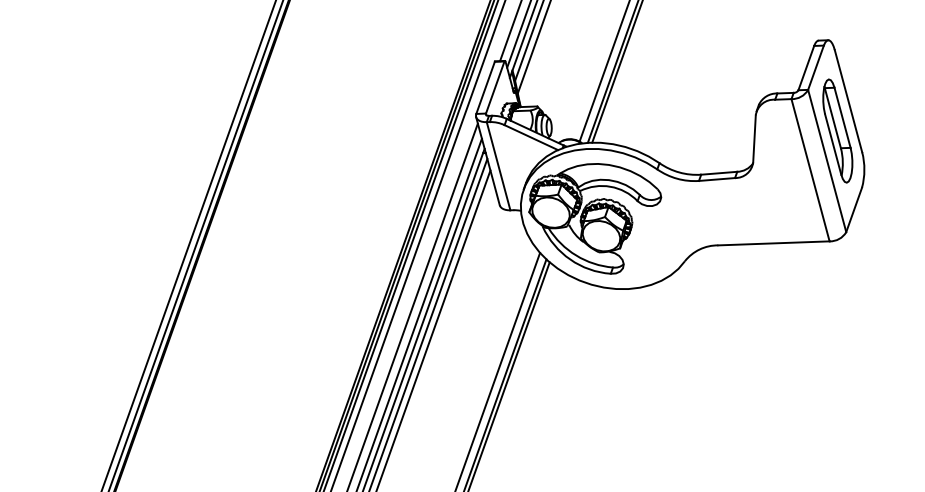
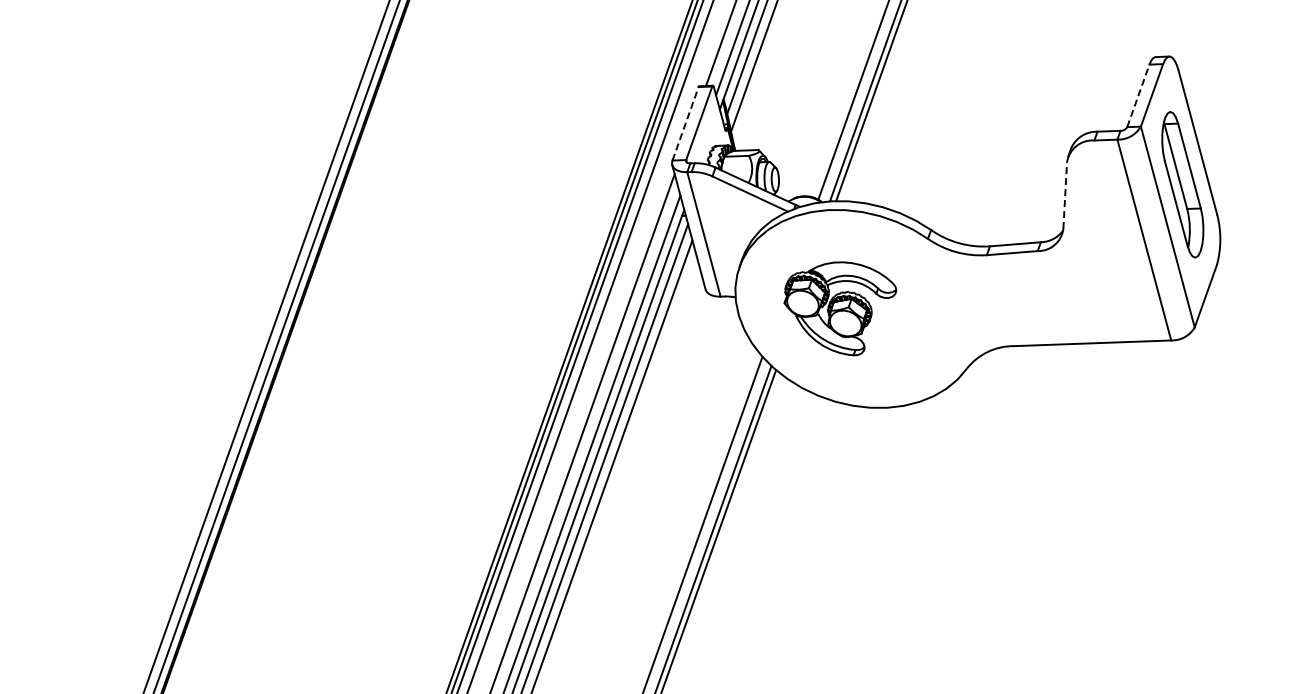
line: (806, 67) -> (1138, 95), solid -> dashed
line: (485, 87) -> (685, 123), solid -> dashed
line: (754, 138) -> (1065, 195), solid -> dashed
part: (595, 218) -> (840, 308), size x0.6

